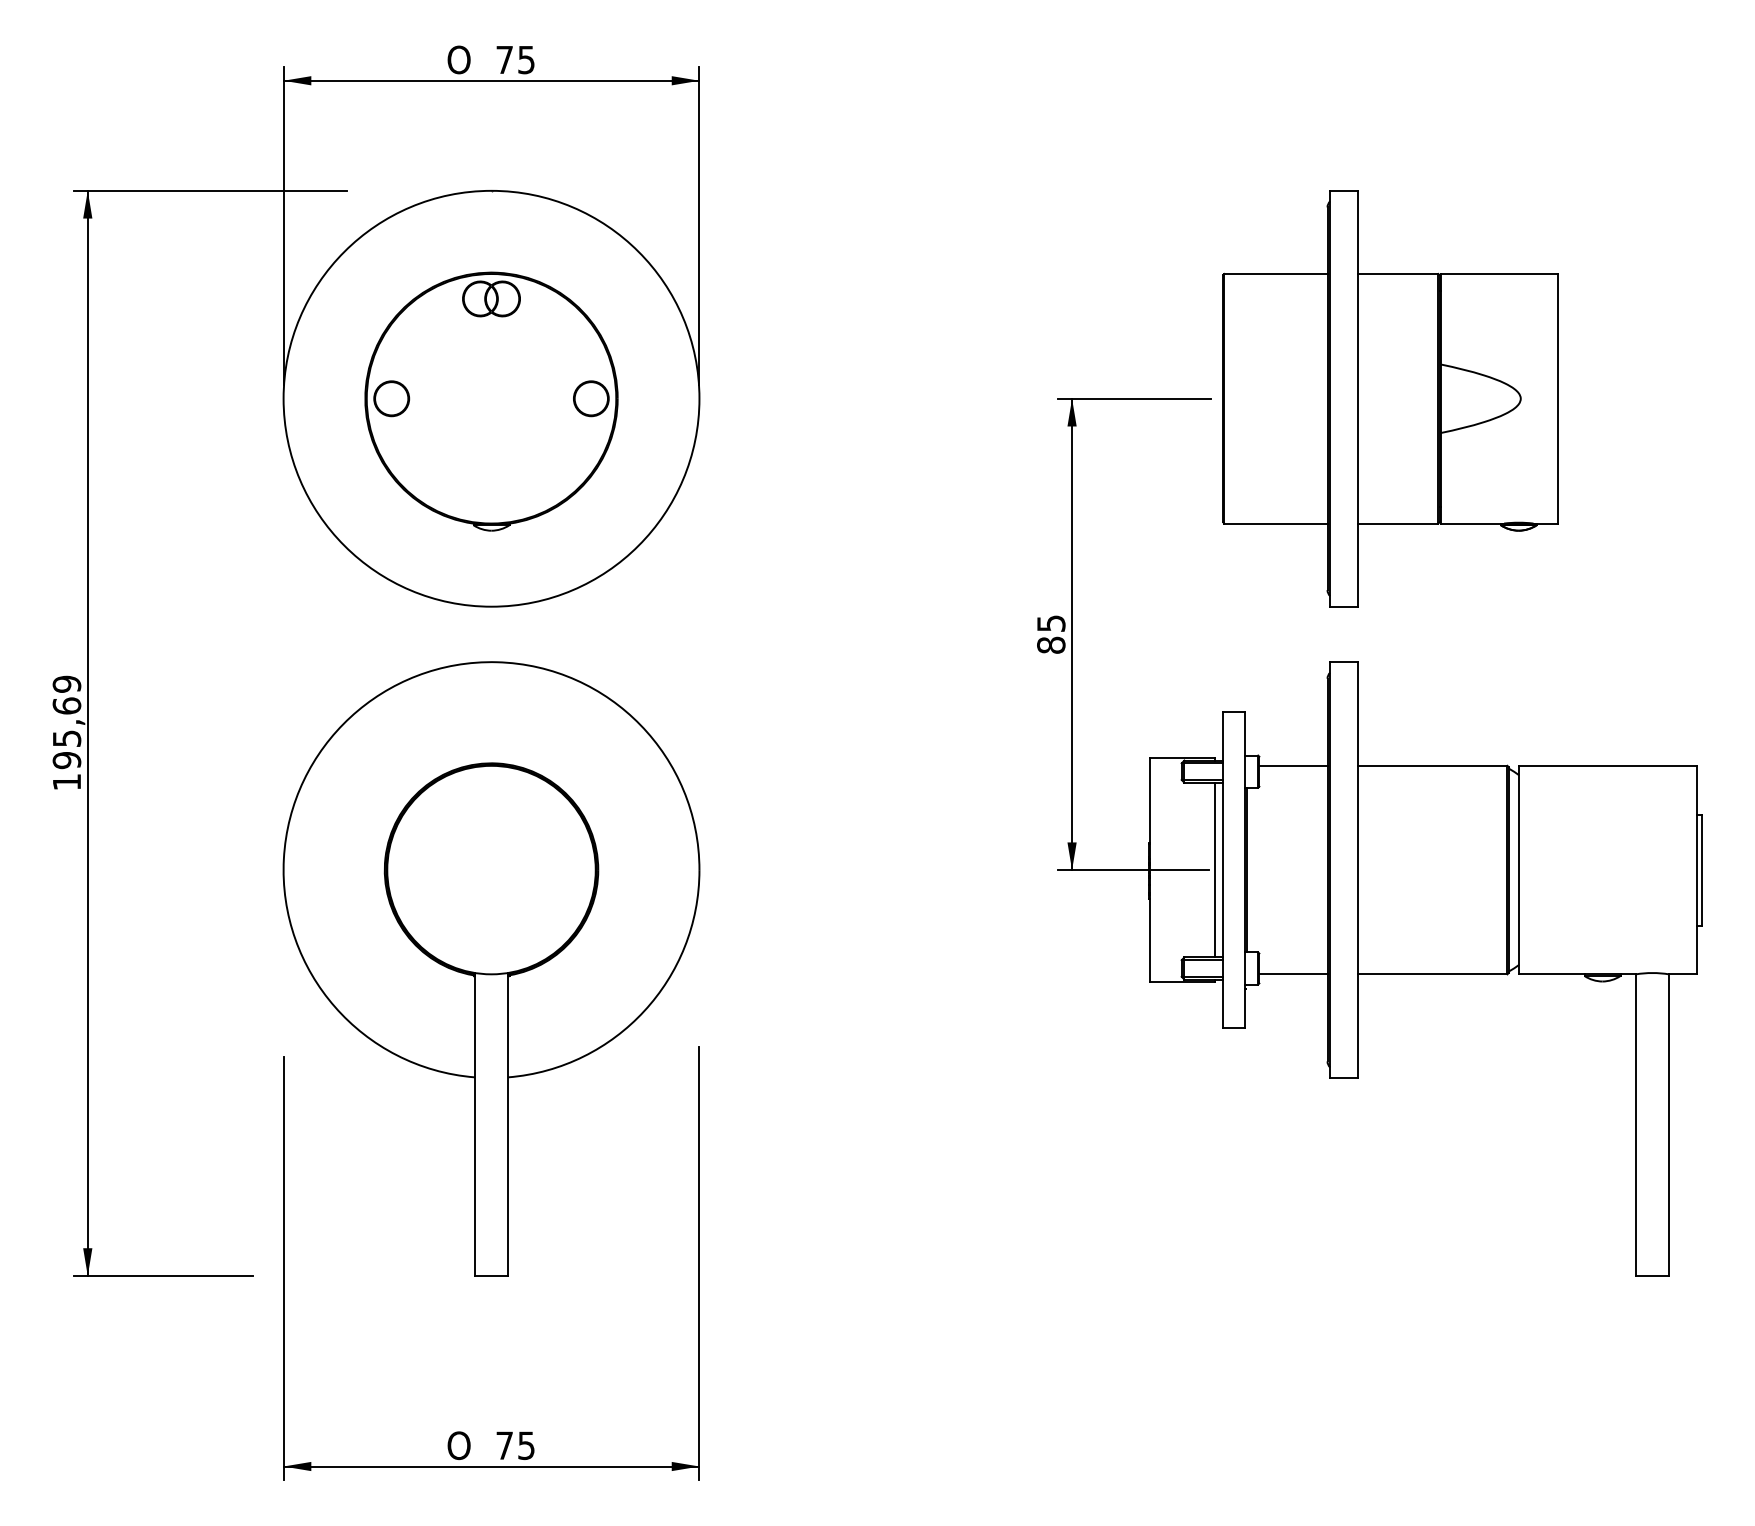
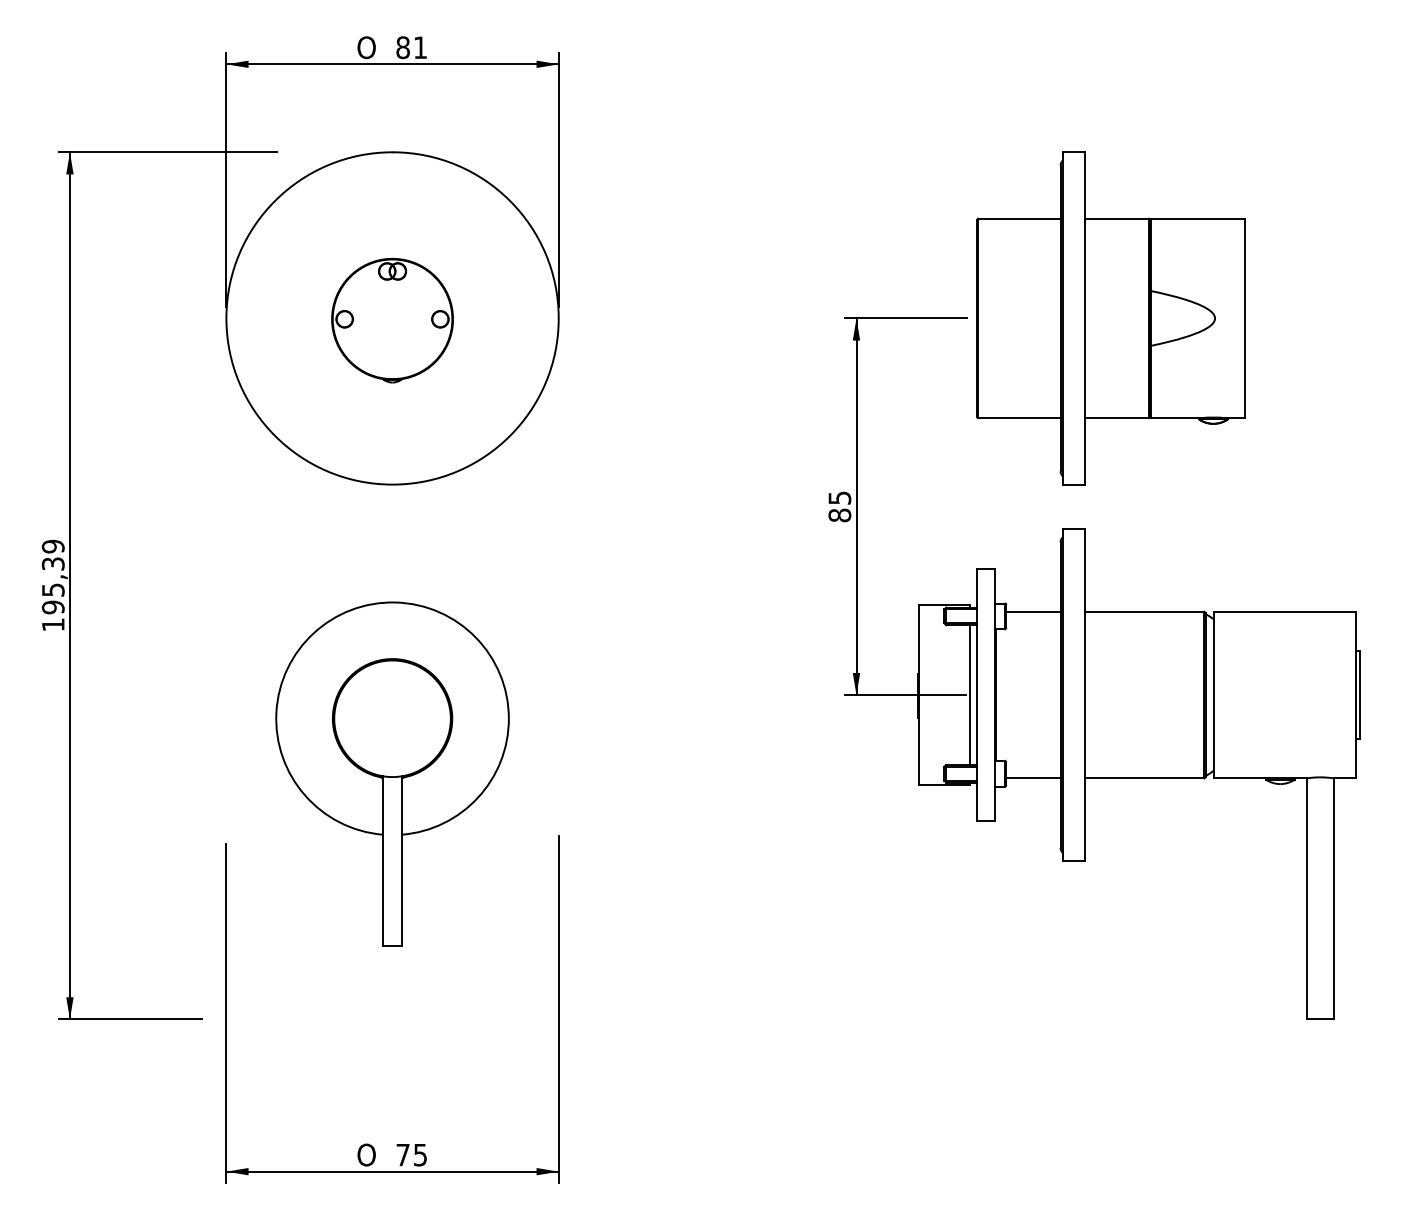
text: (515, 59) -> (411, 47), 75 -> 81
part: (491, 401) -> (392, 320), size x0.6
text: (66, 705) -> (52, 563), 195,69 -> 195,39
part: (491, 968) -> (392, 773), size x0.7

